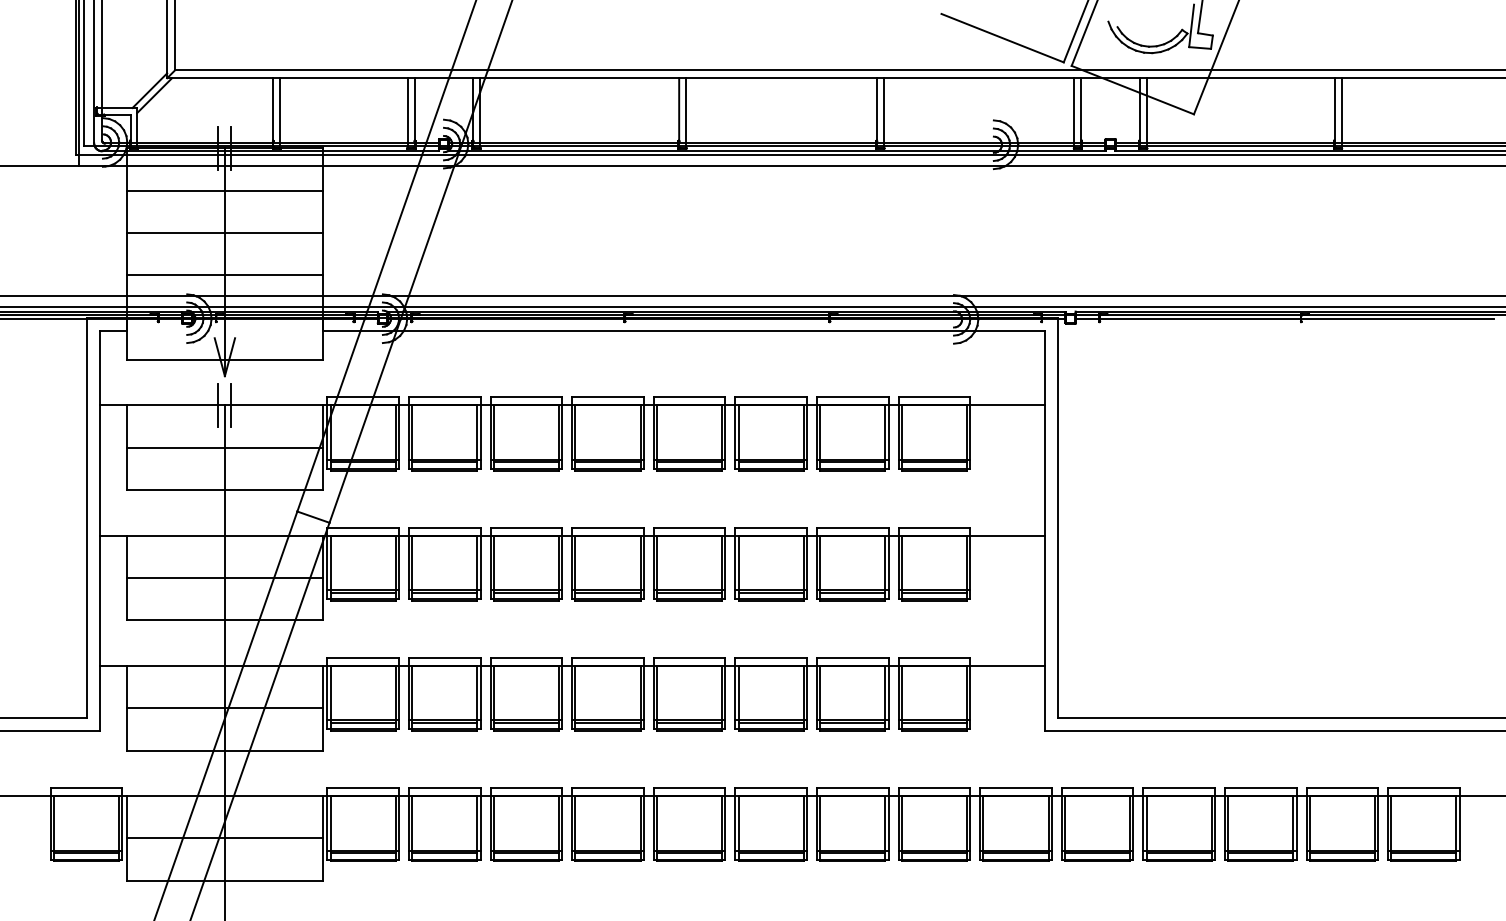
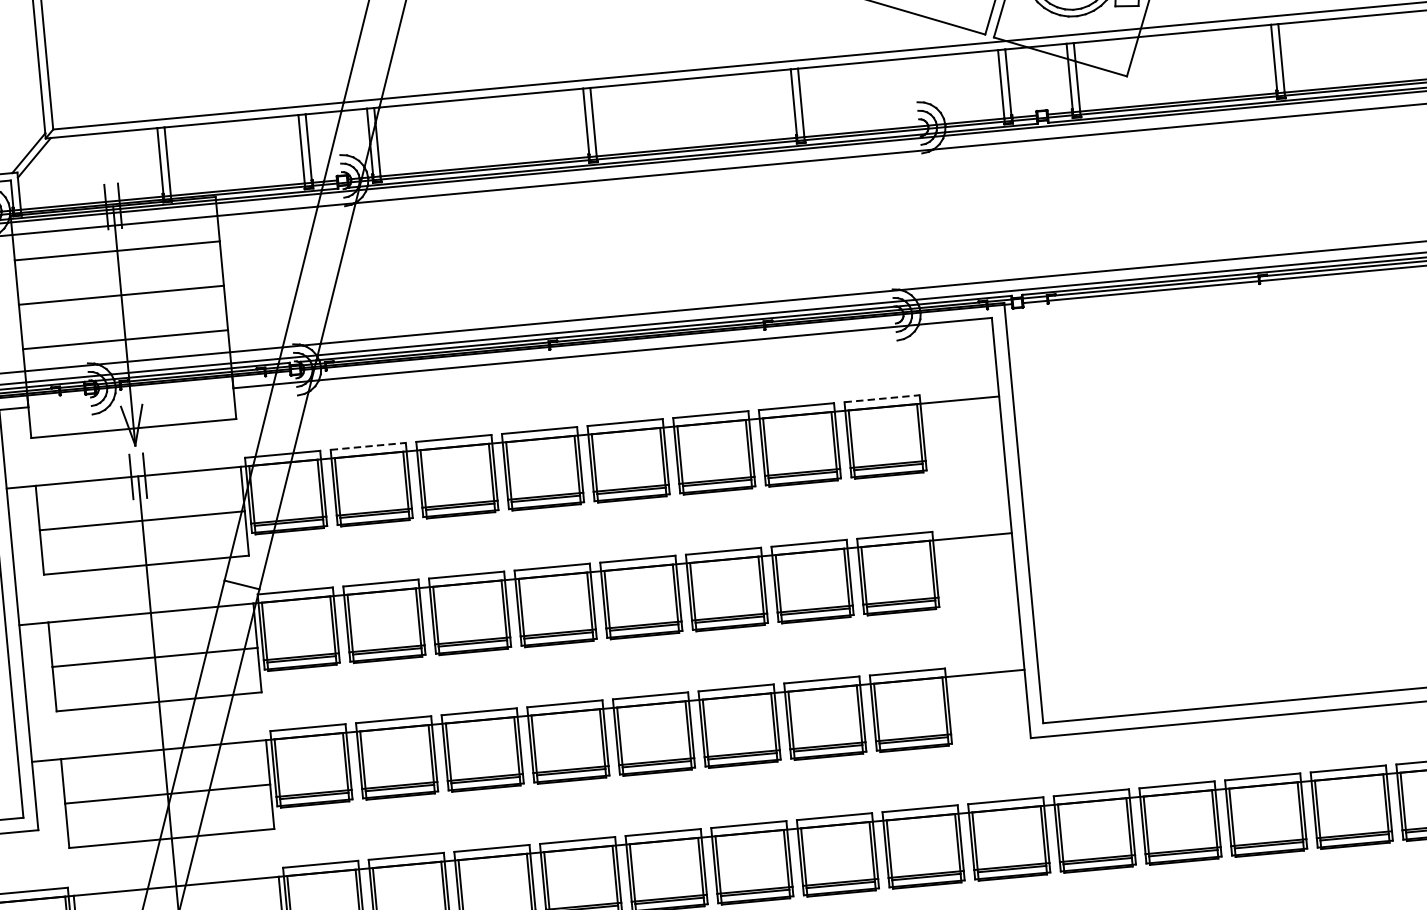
line: (444, 397) -> (367, 446), solid -> dashed
line: (934, 397) -> (882, 398), solid -> dashed

